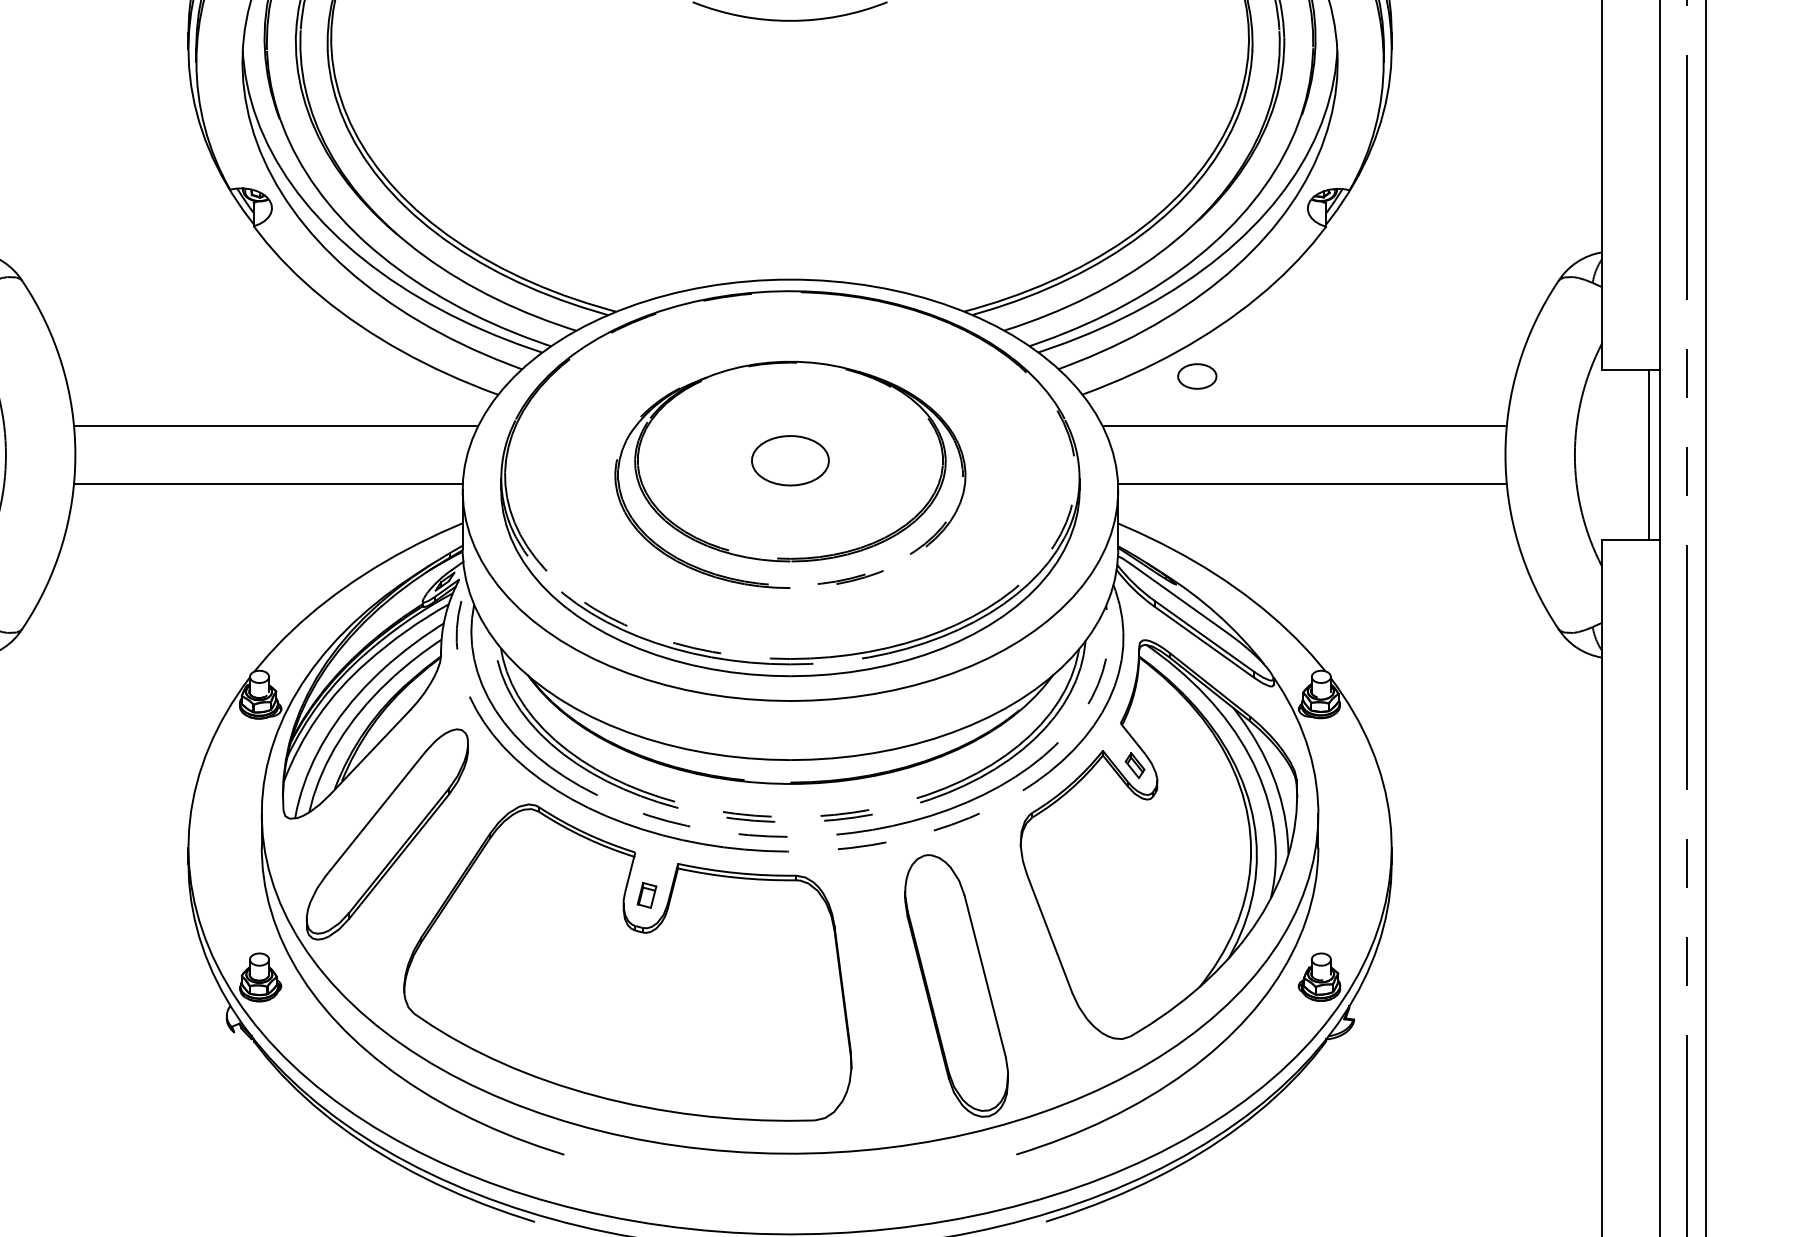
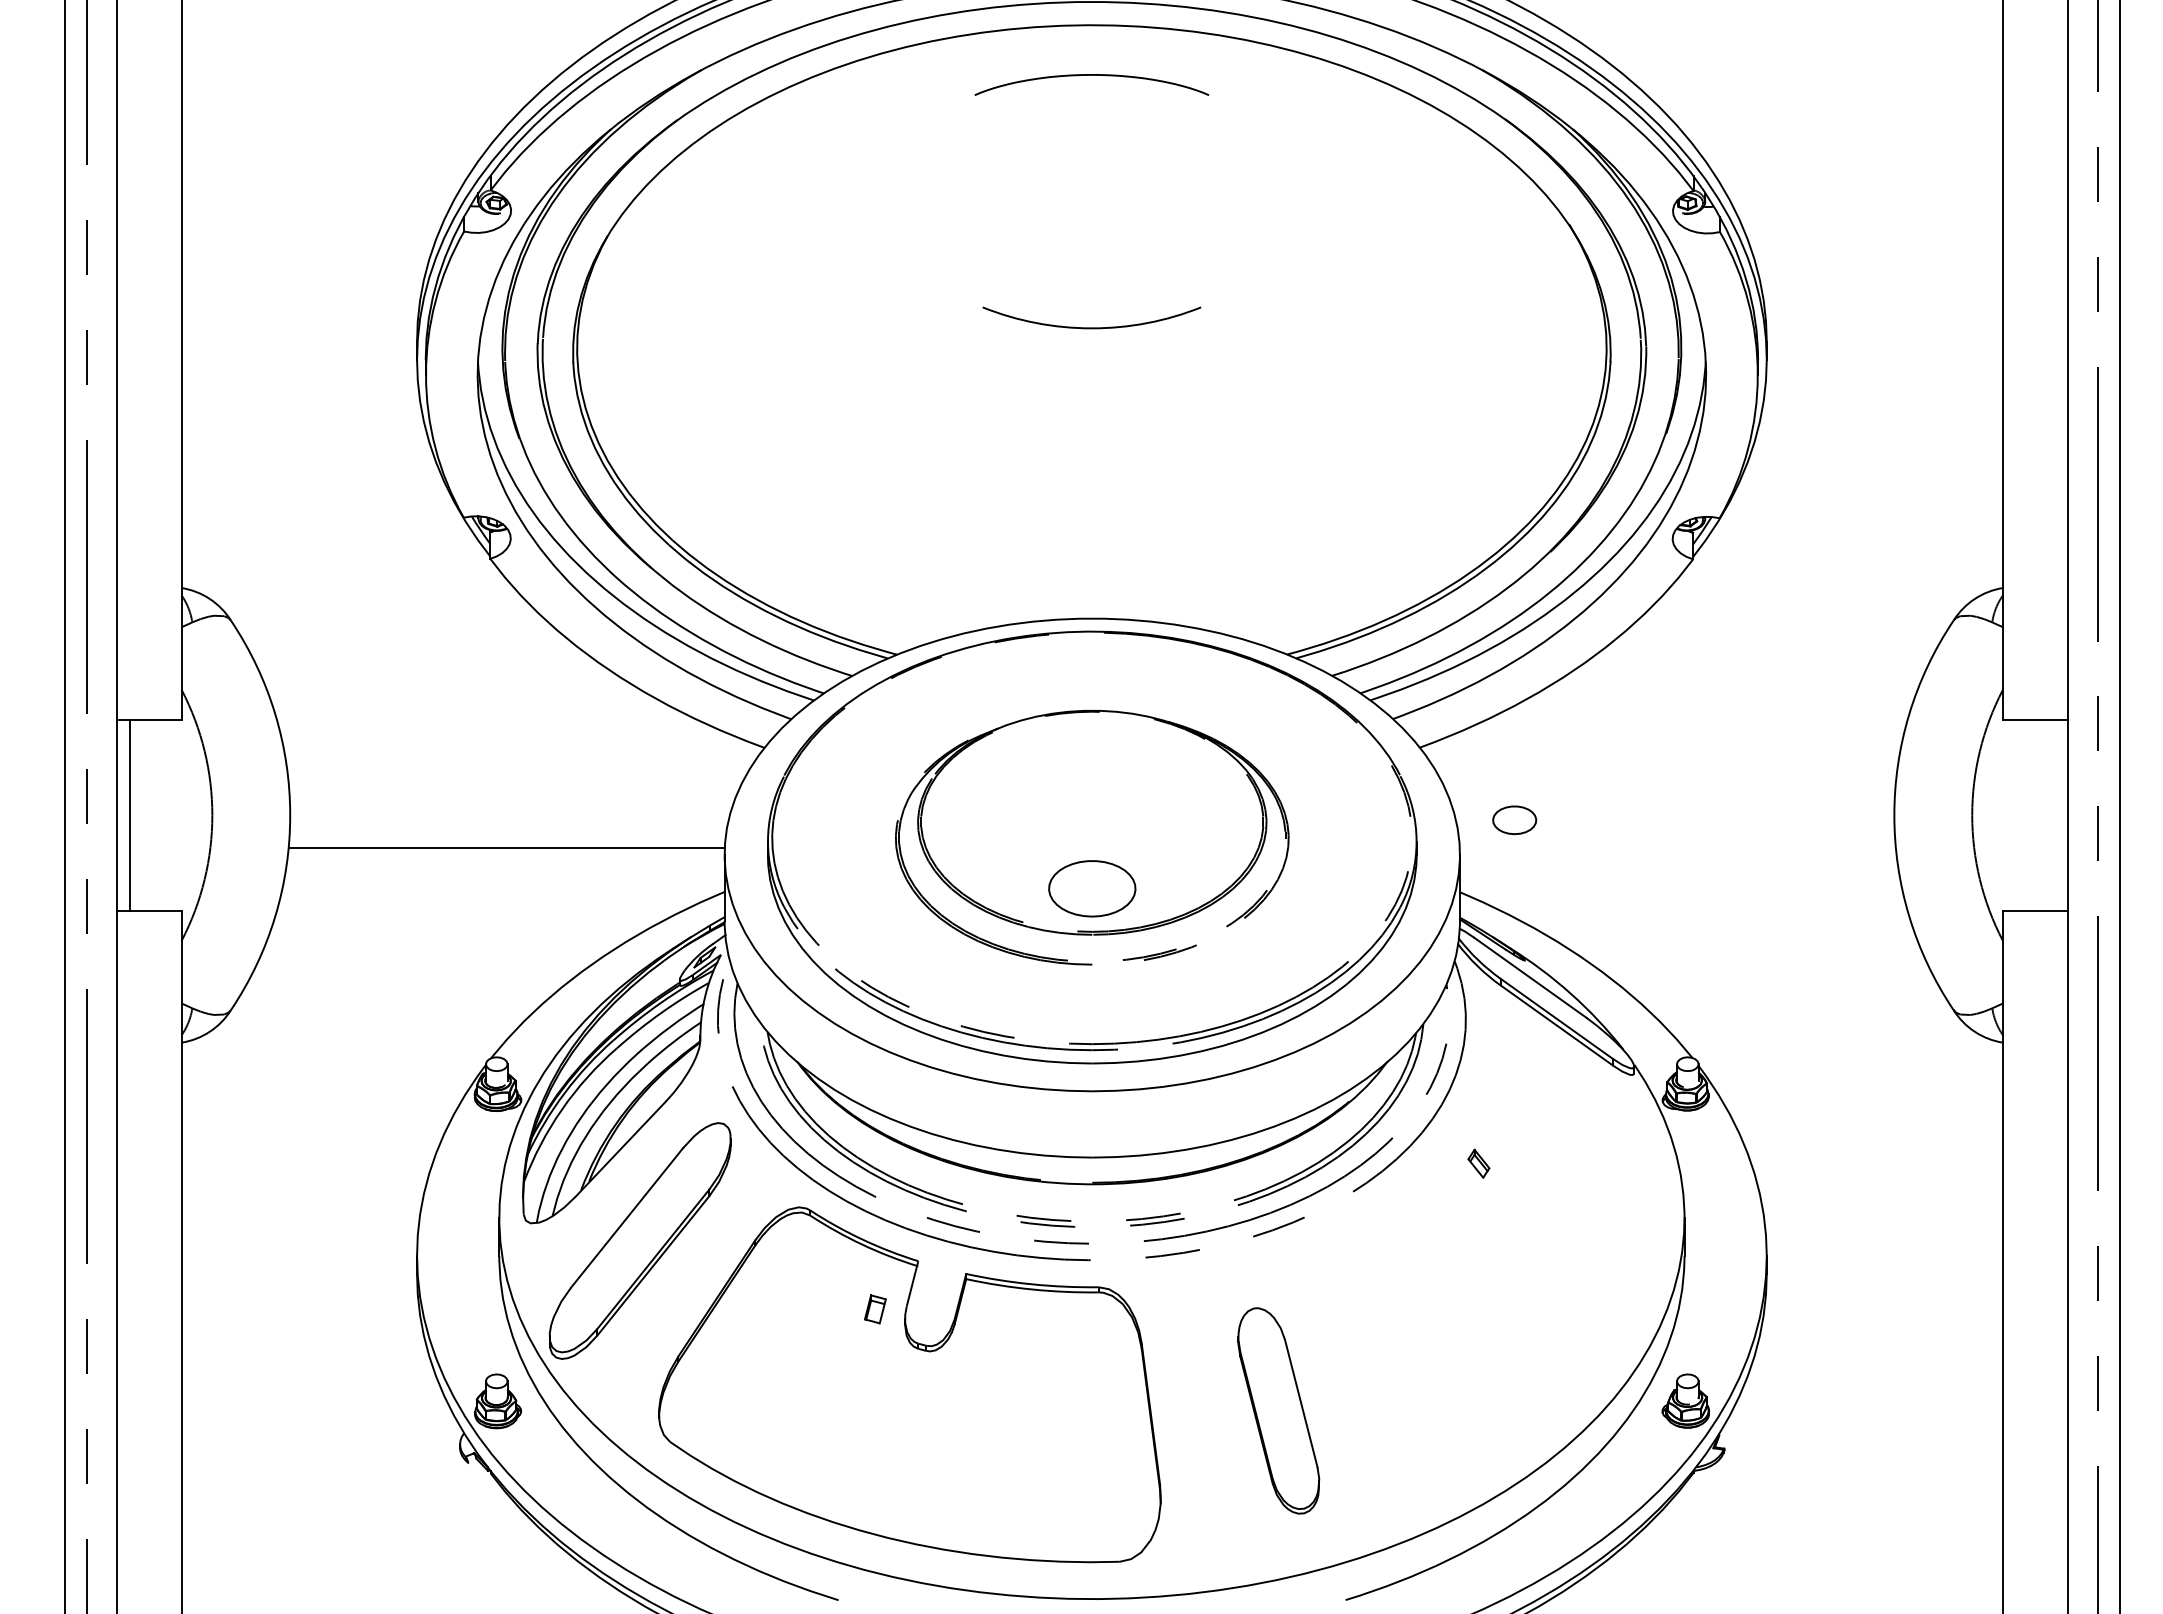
part: (1197, 376) -> (1514, 820), moved
line: (276, 425) -> (515, 782), removed
line: (1304, 425) -> (1668, 782), removed
line: (1648, 455) -> (2054, 815), removed
part: (790, 460) -> (1092, 888), moved
line: (1312, 483) -> (1677, 847), removed
part: (1158, 839) -> (1505, 1246), removed
part: (647, 895) -> (875, 1309), moved
part: (956, 985) -> (1278, 1410), size x0.7

